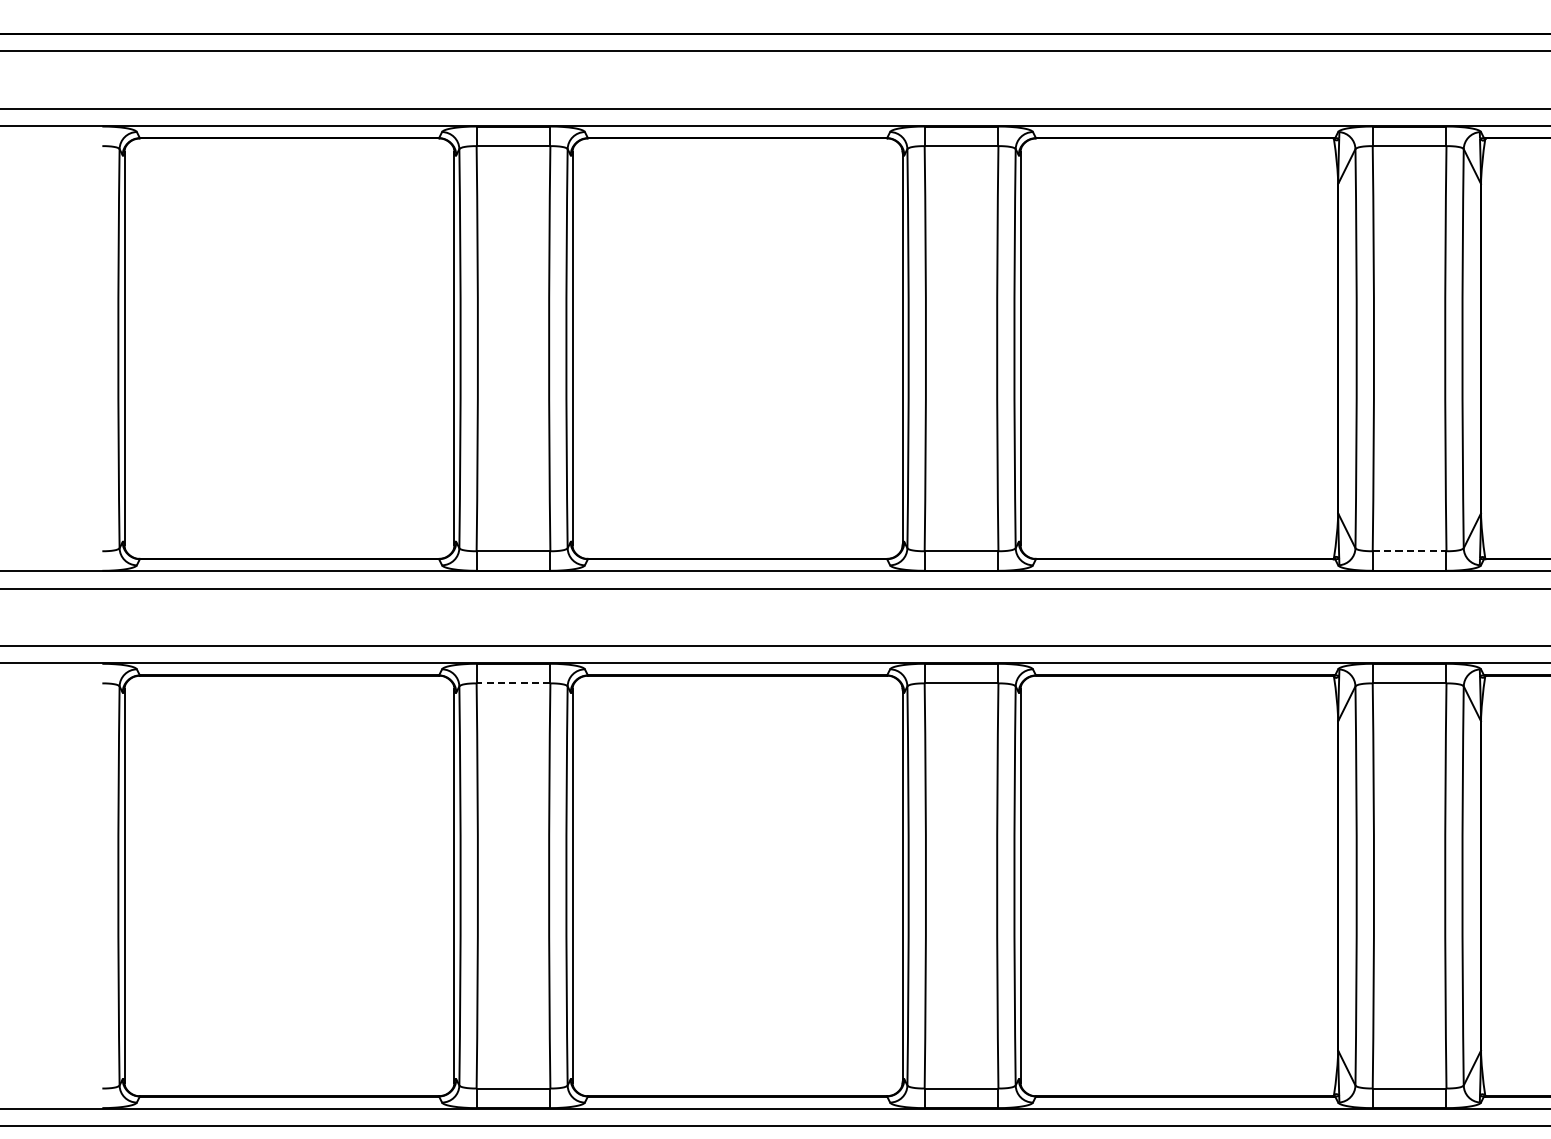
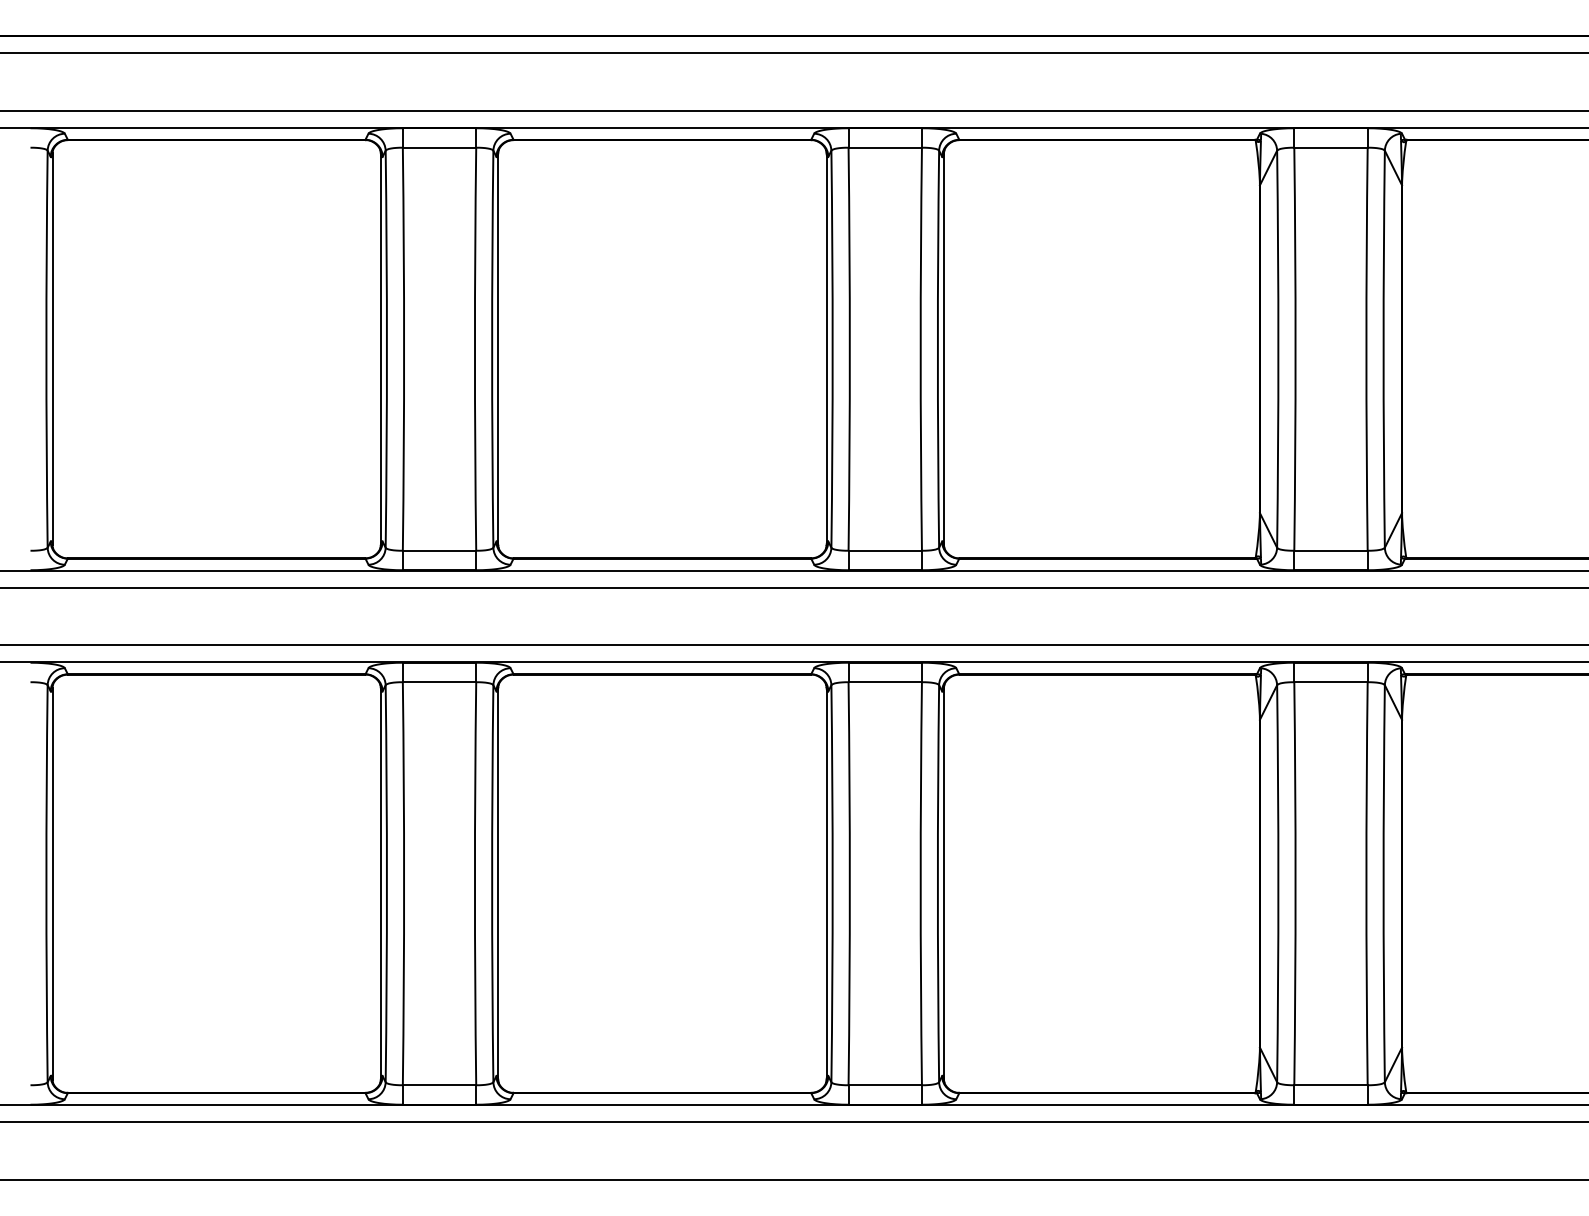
line: (1409, 550) -> (1330, 550), dashed -> solid
line: (513, 683) -> (439, 682), dashed -> solid

